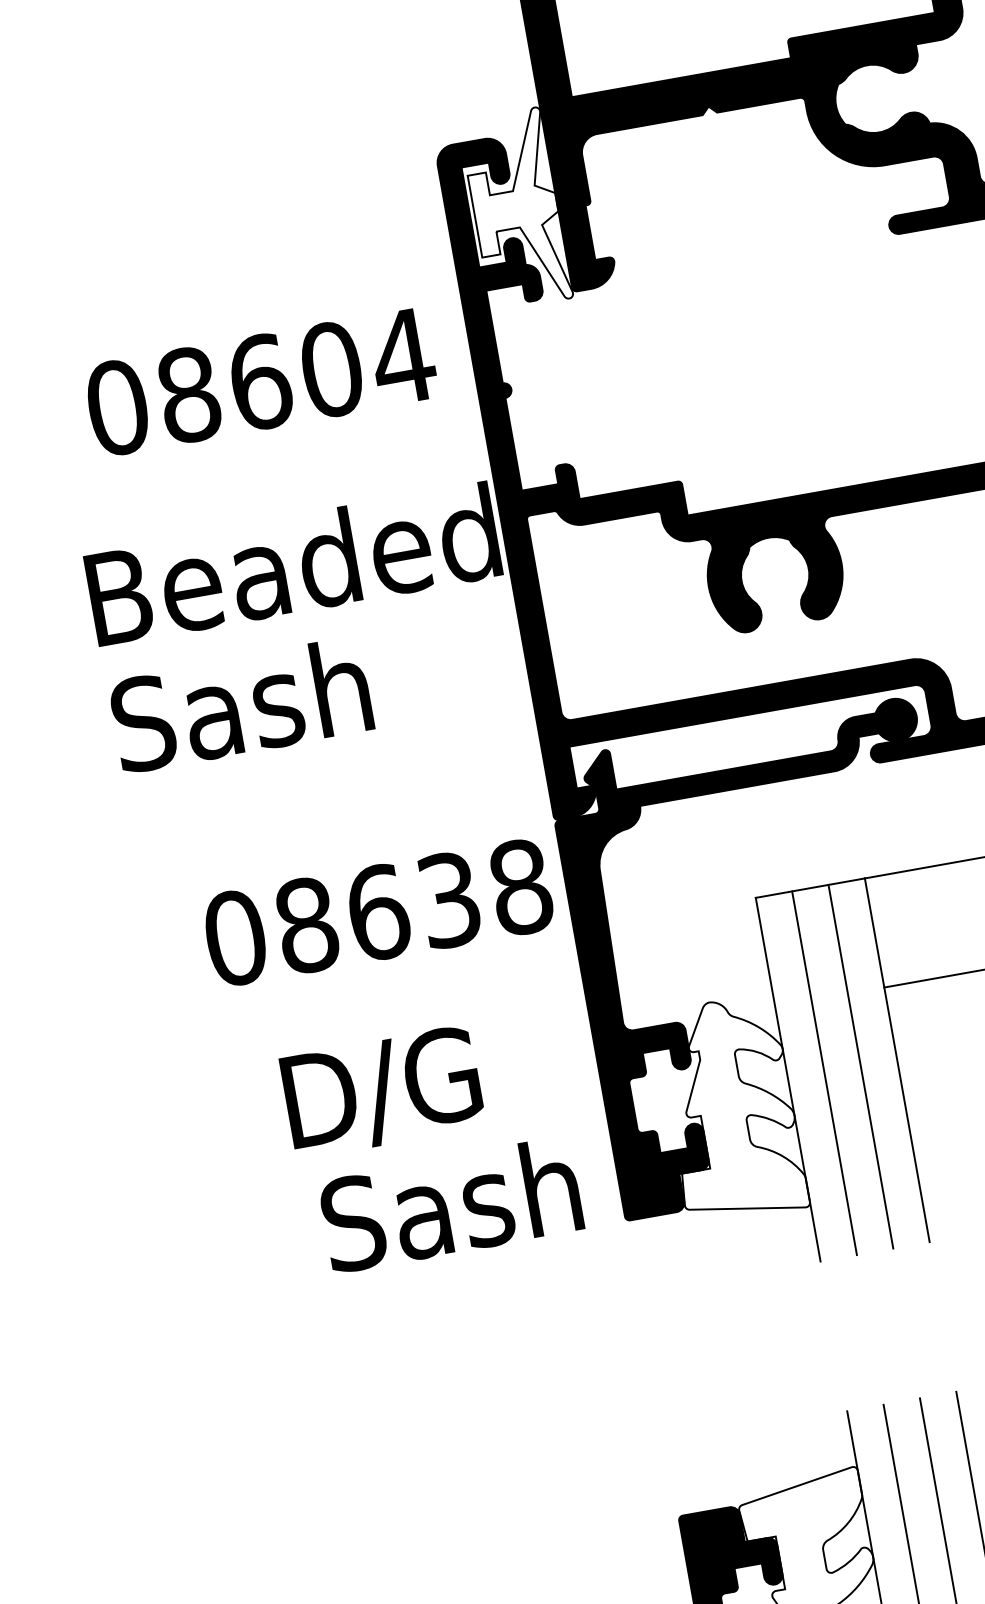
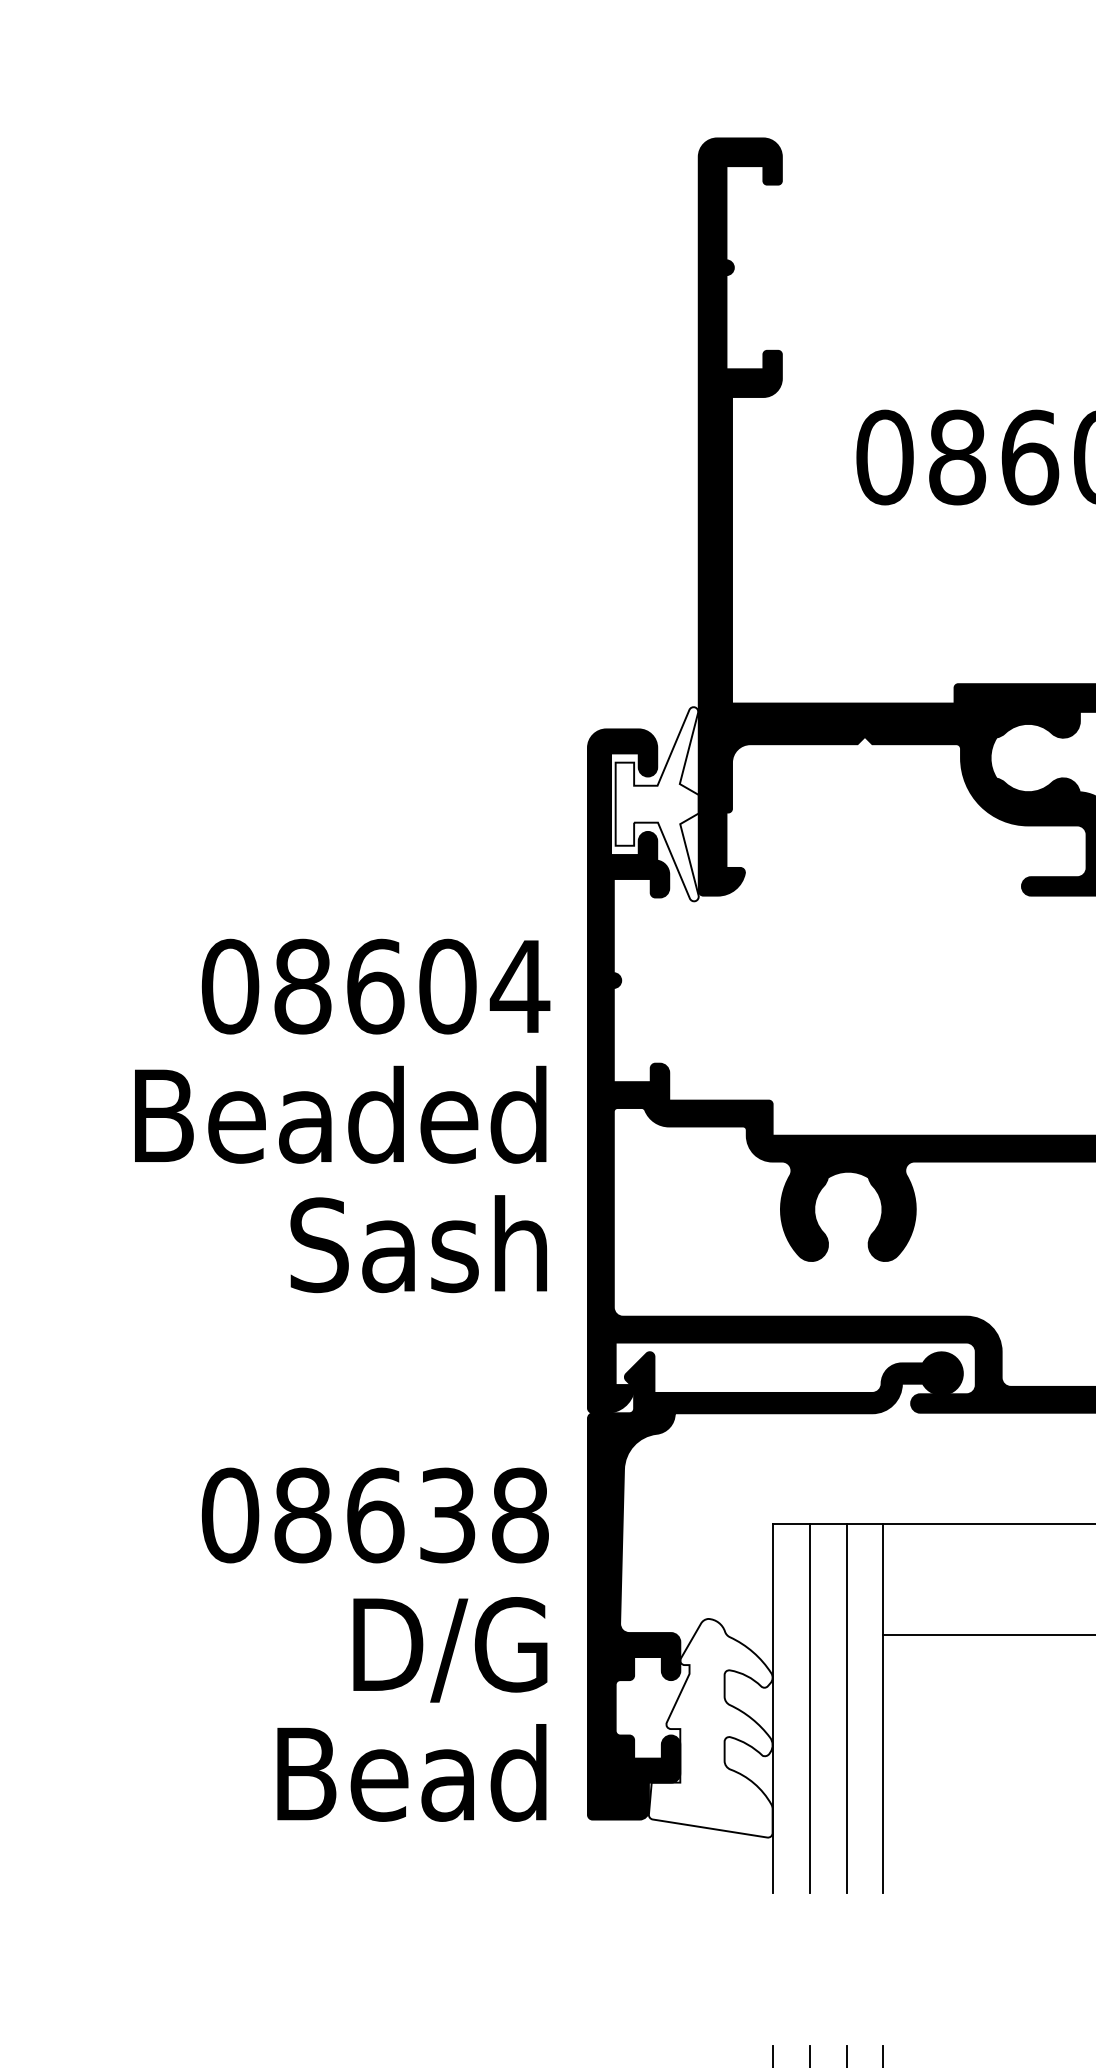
text: (260, 382) -> (375, 986), moved
text: (292, 564) -> (340, 1114), moved
text: (240, 705) -> (418, 1244), moved
text: (377, 912) -> (374, 1515), moved
text: (382, 1091) -> (450, 1649), moved
text: (444, 1205) -> (412, 1772), Sash -> Bead

